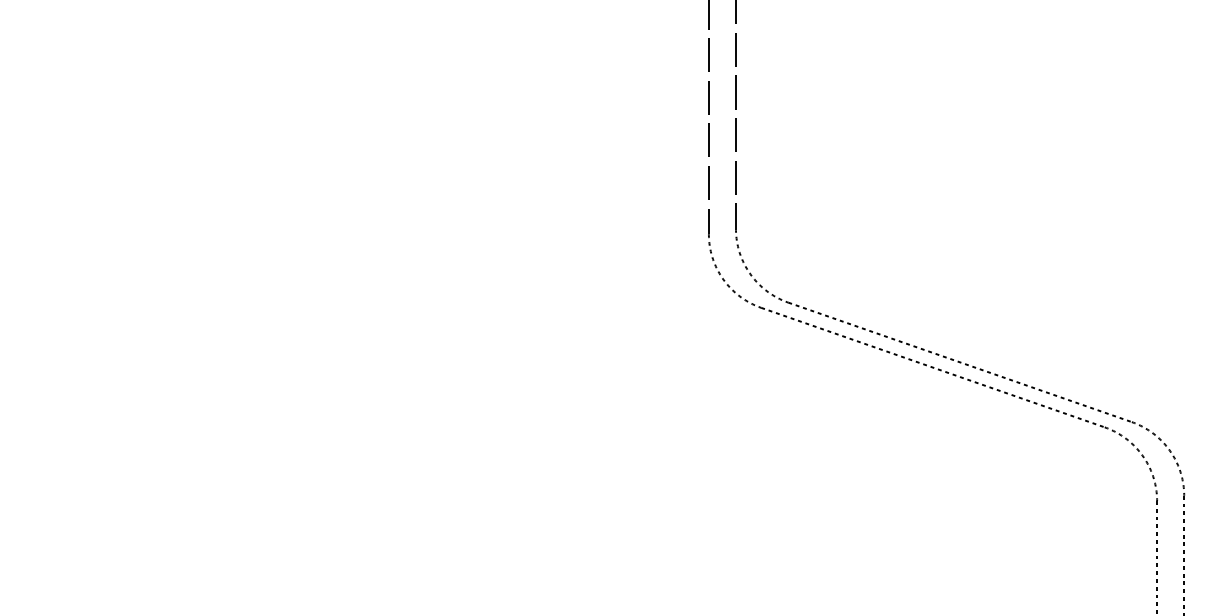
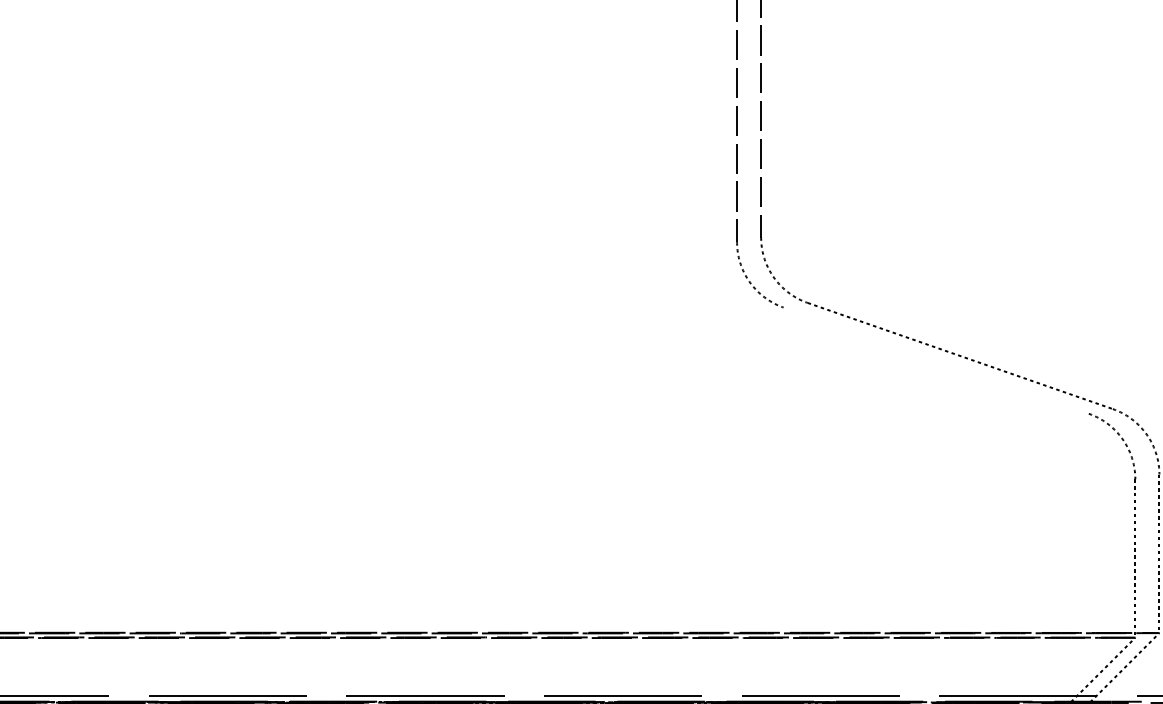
line: (932, 367) -> (935, 360), removed

